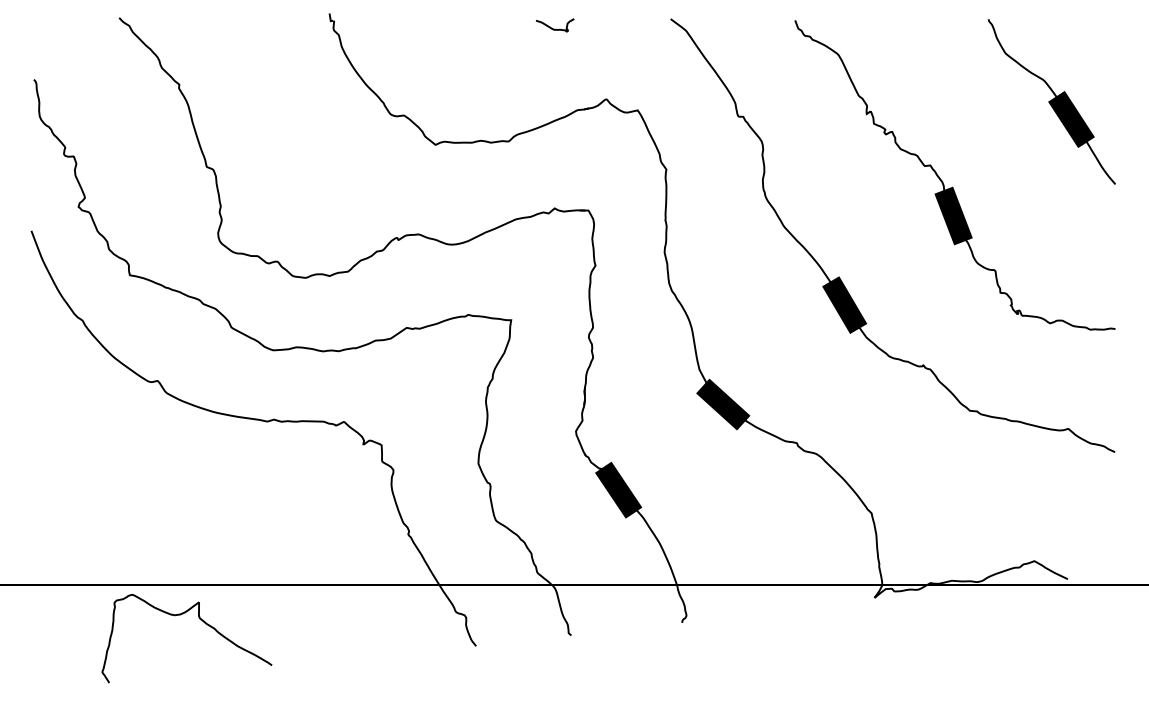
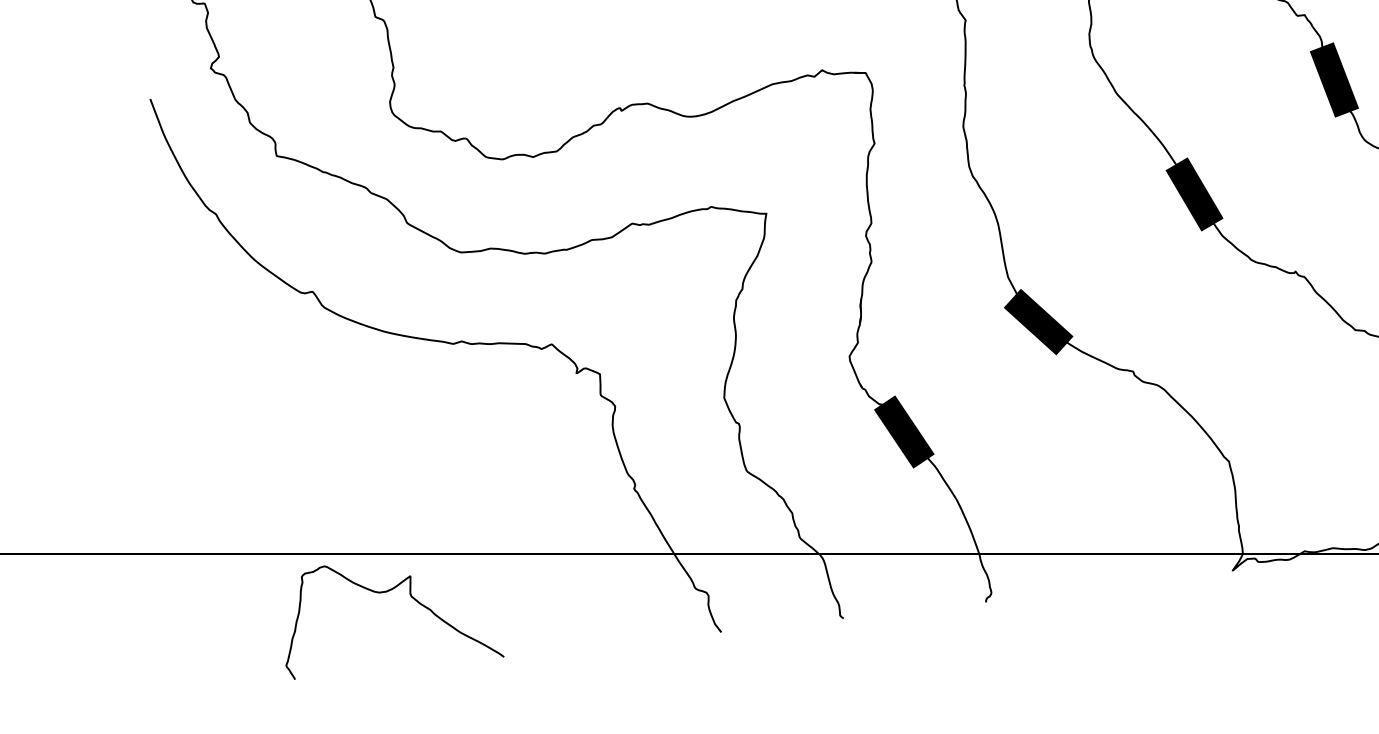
curve: (199, 619) -> (411, 598), moved

